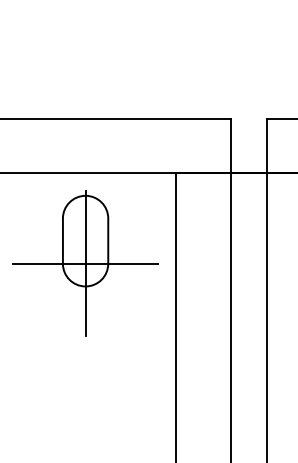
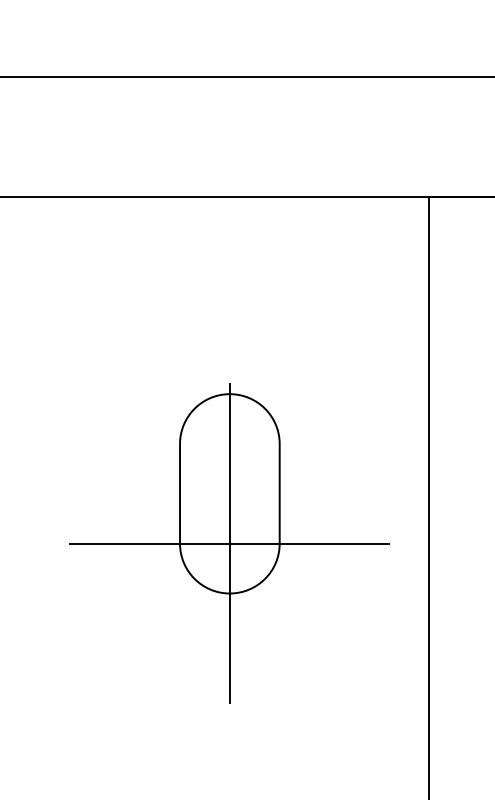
part: (85, 263) -> (229, 543), moved

